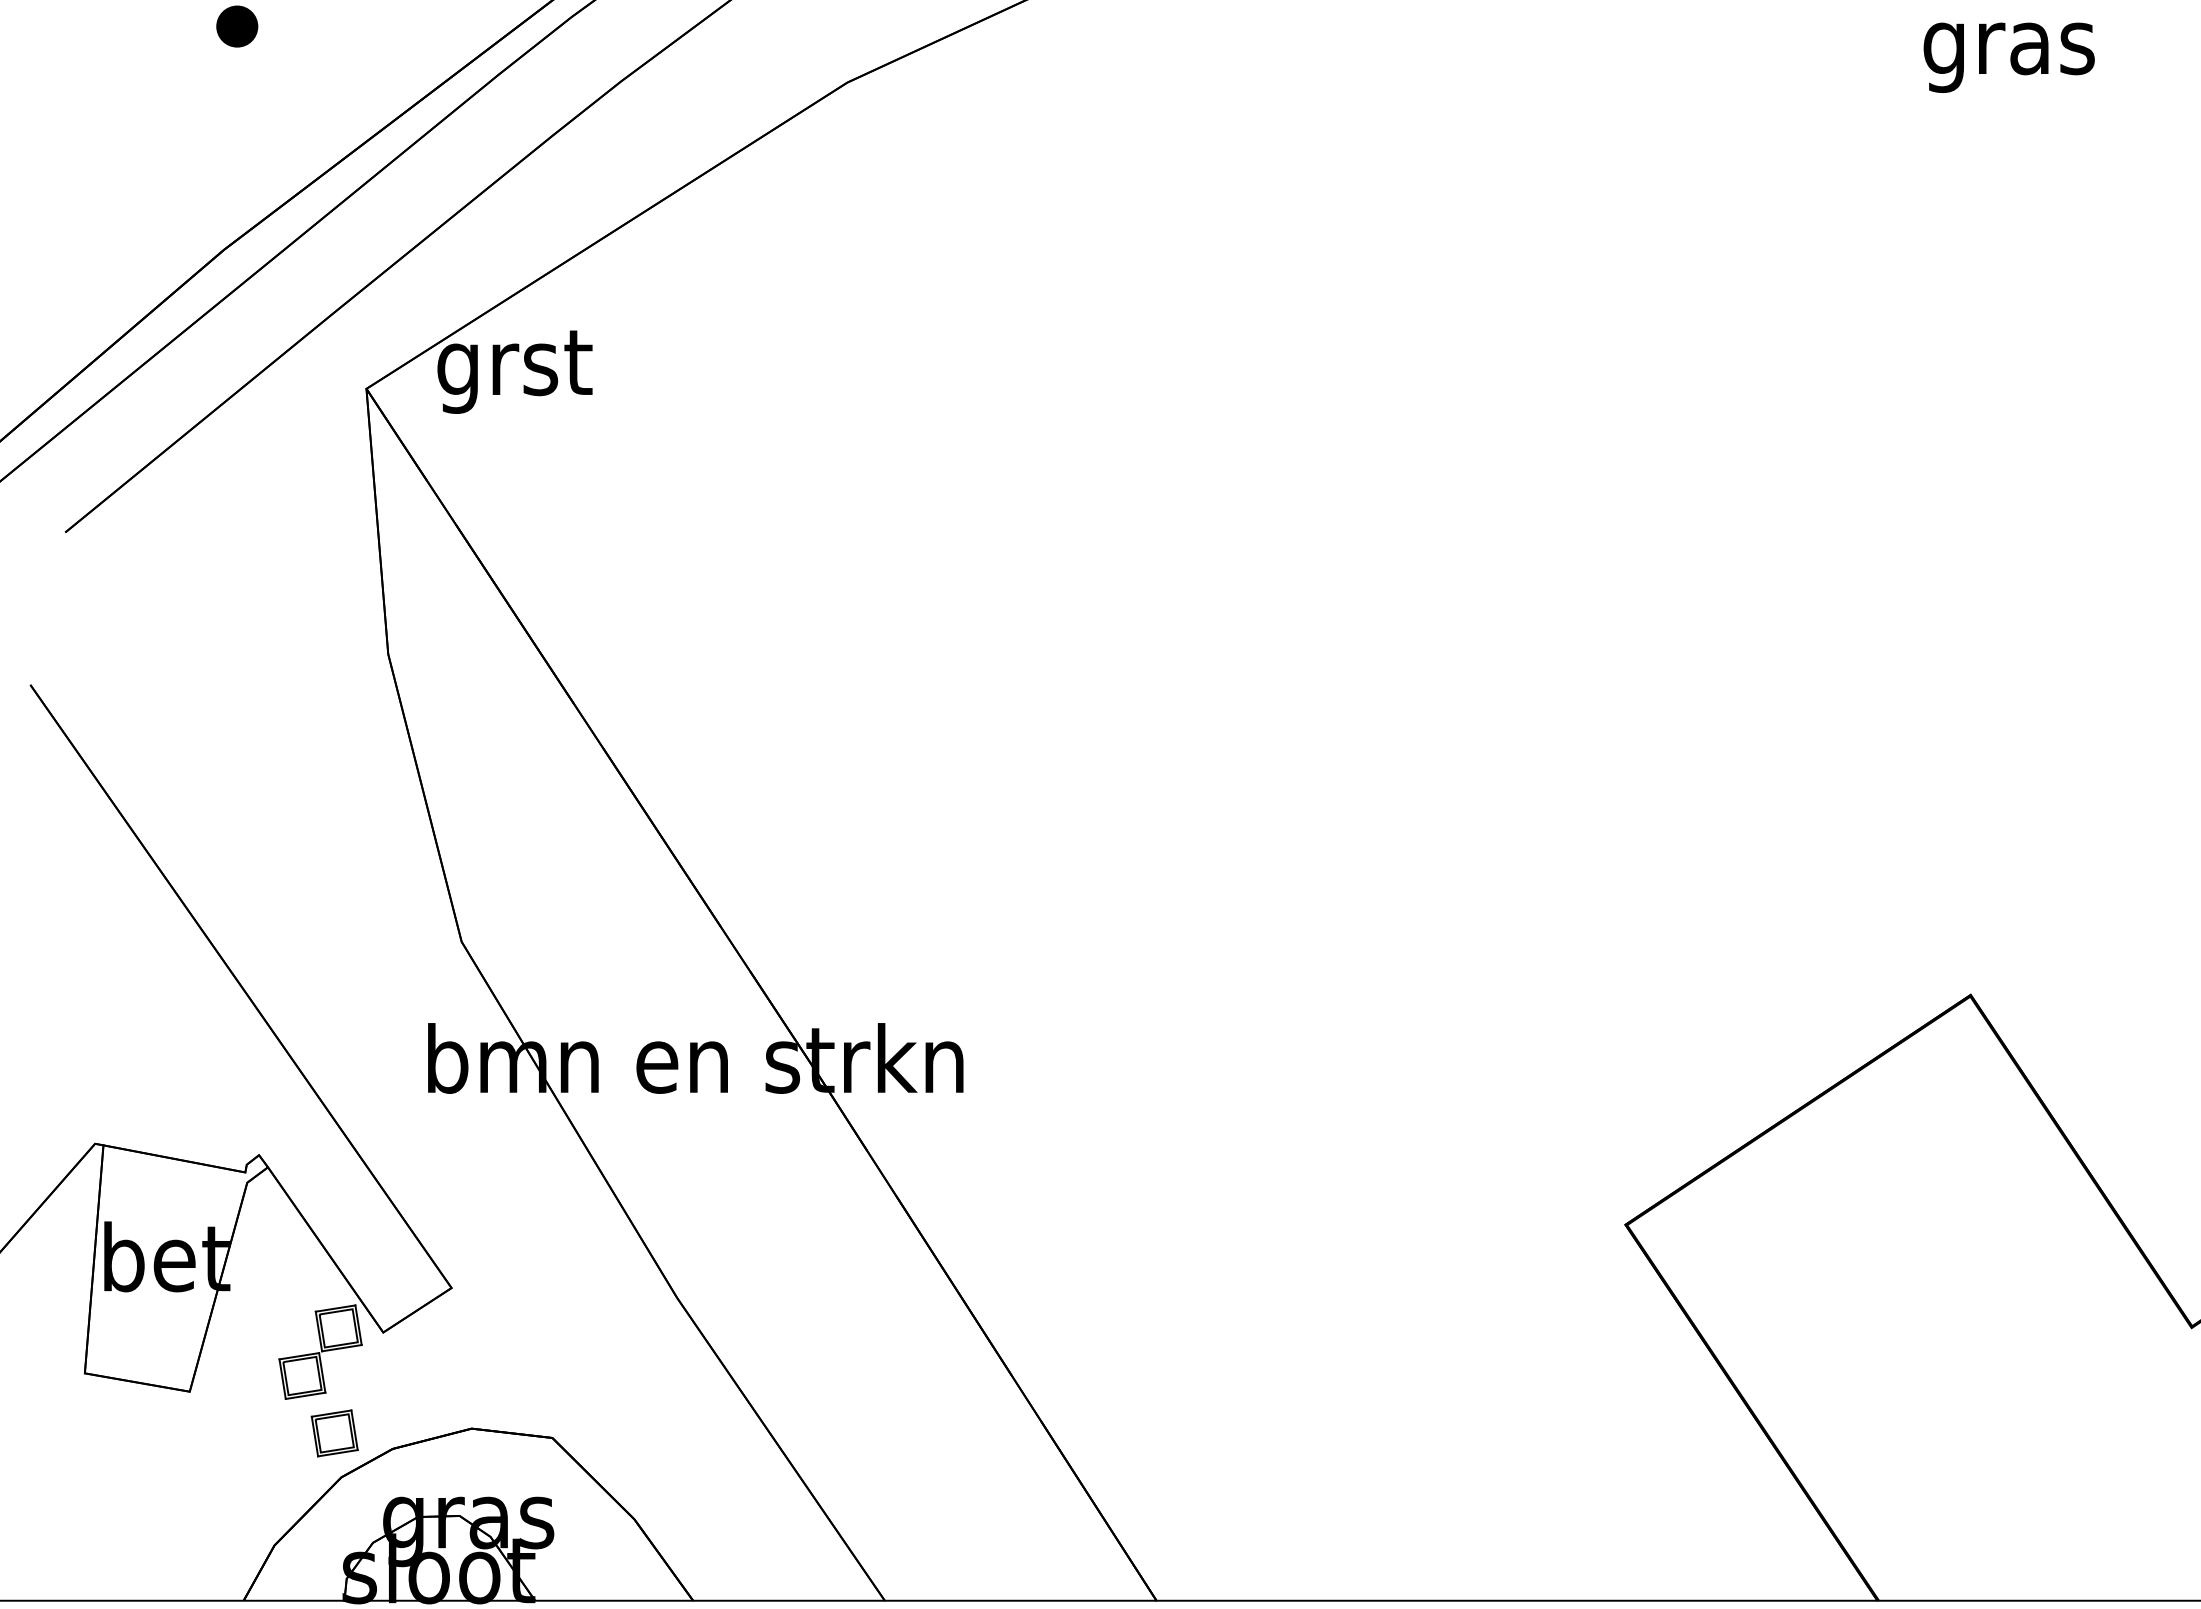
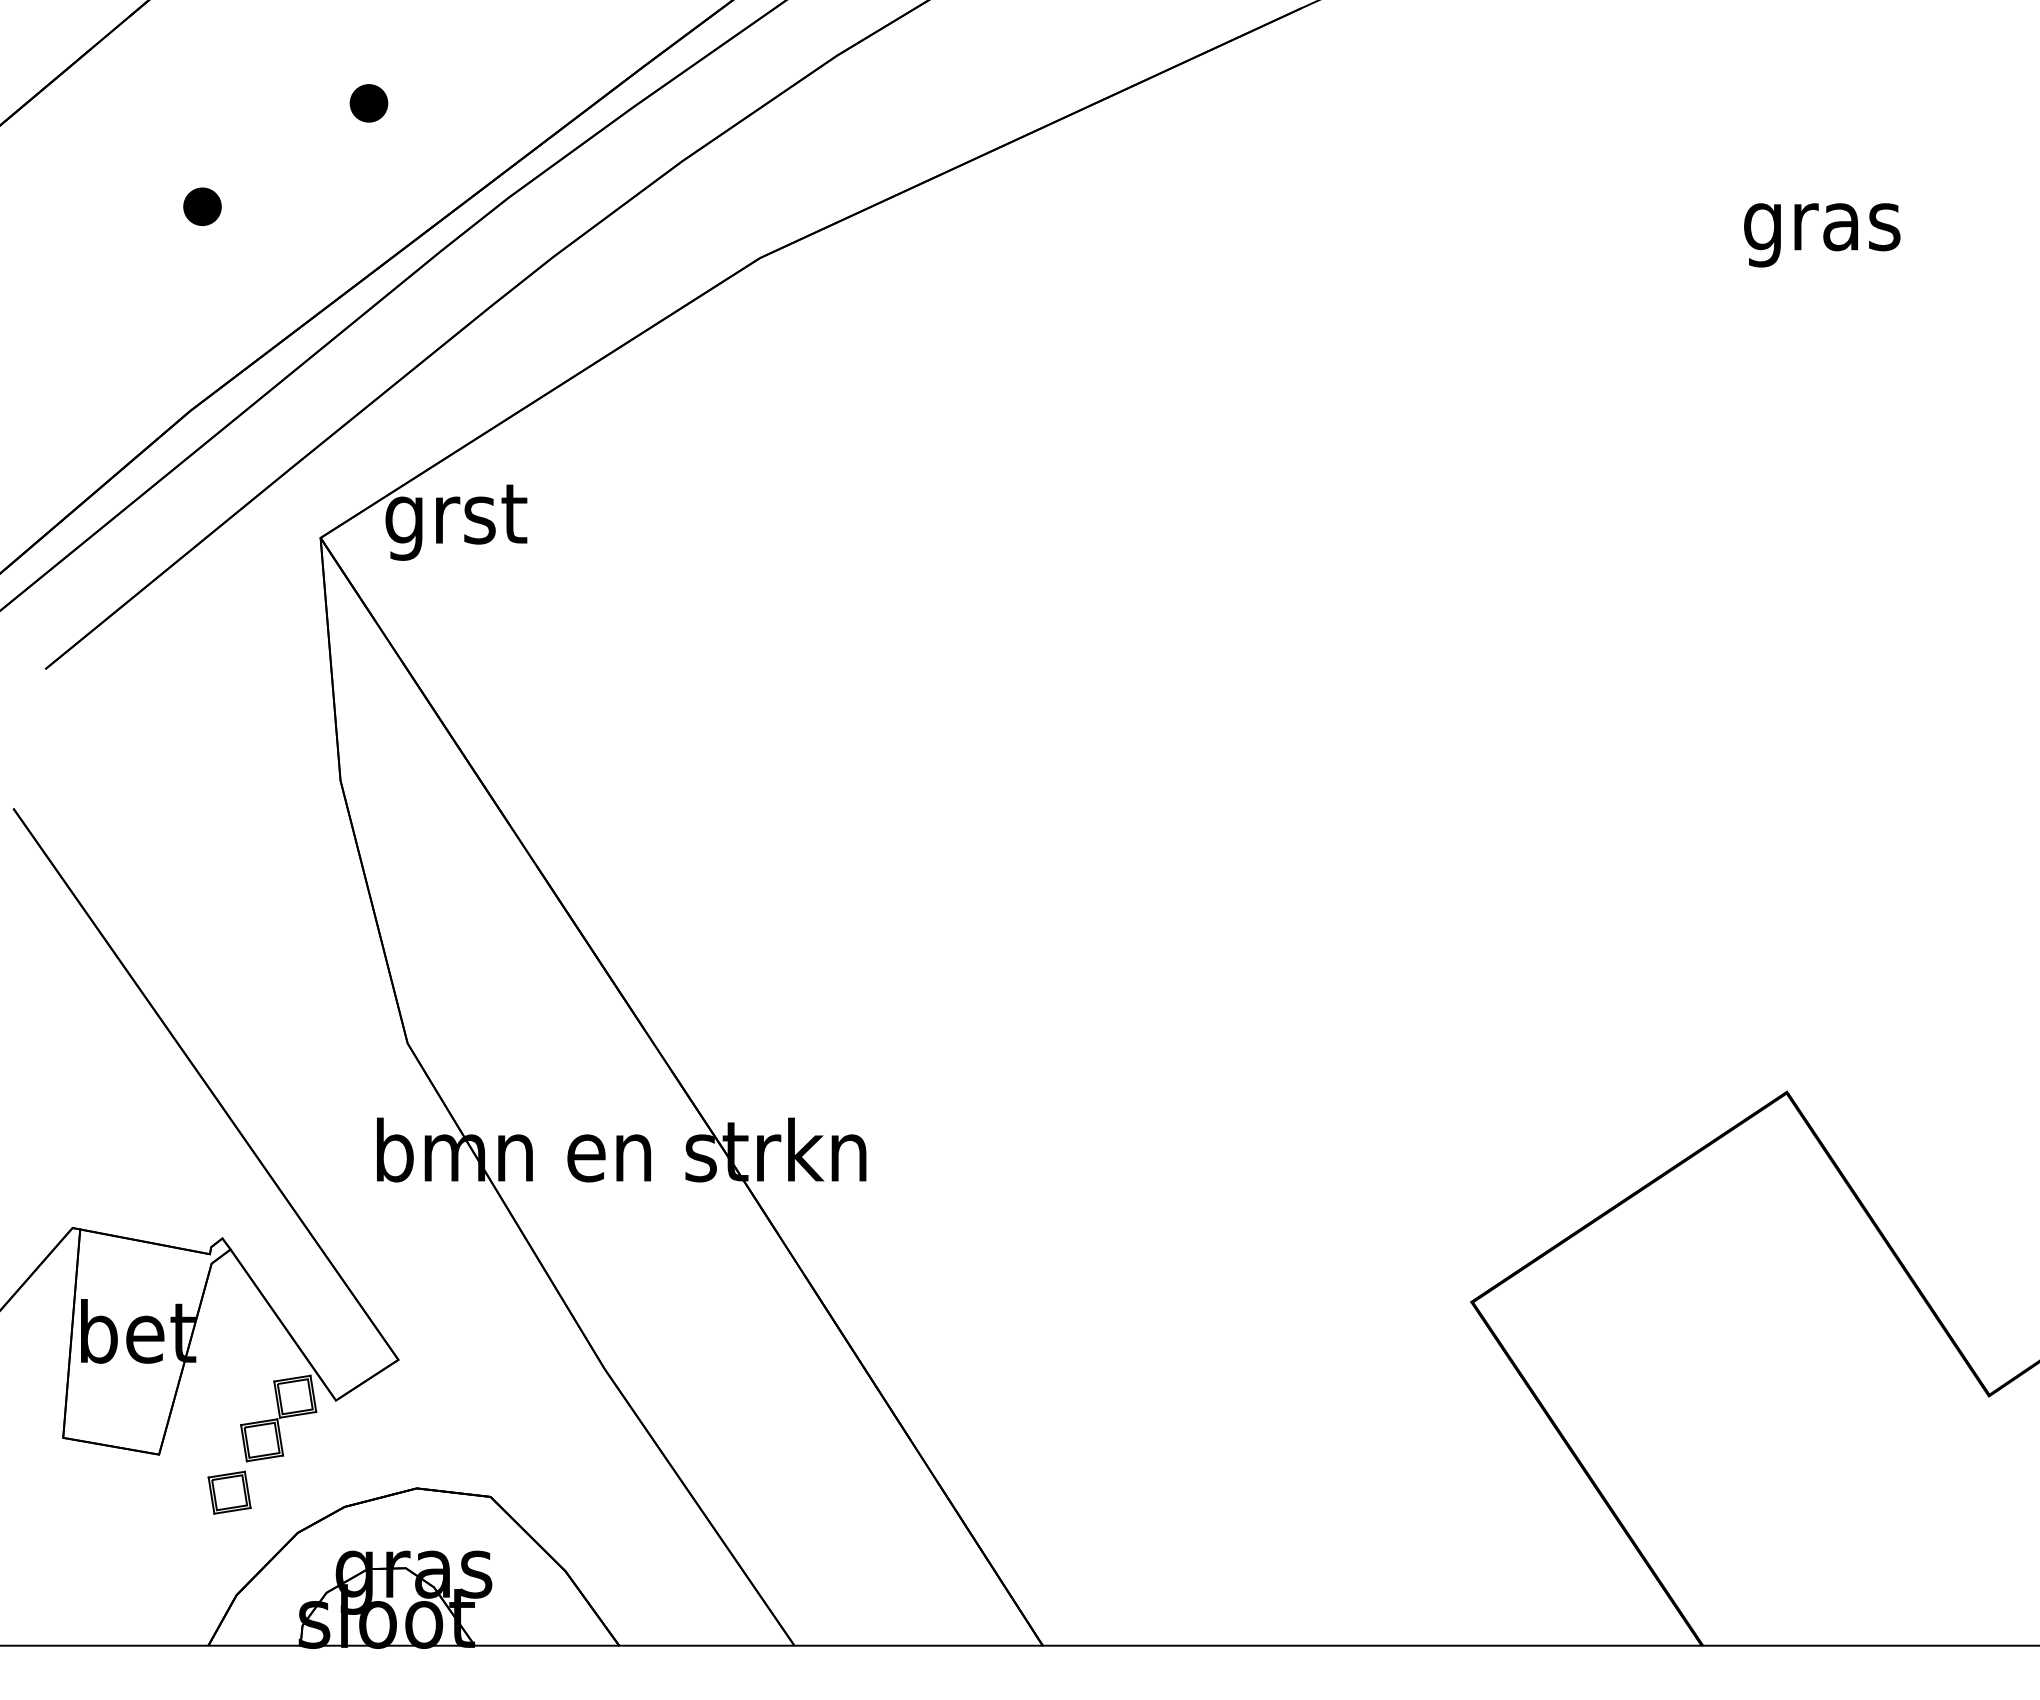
part: (334, 1433) -> (229, 1492), moved

